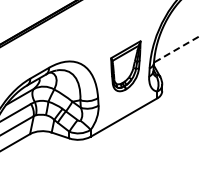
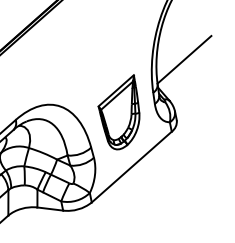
line: (176, 49) -> (184, 59), dashed -> solid
part: (125, 66) -> (120, 113), moved

